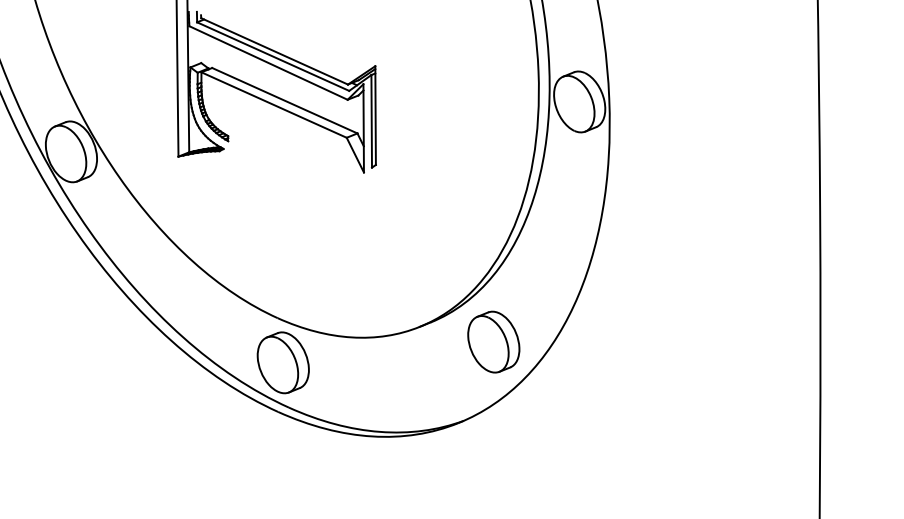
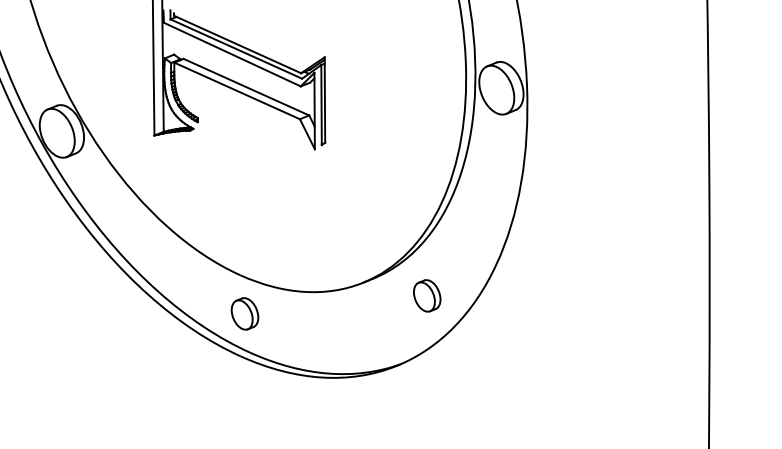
part: (493, 341) -> (426, 295), size x0.6
part: (282, 362) -> (244, 313), size x0.6

